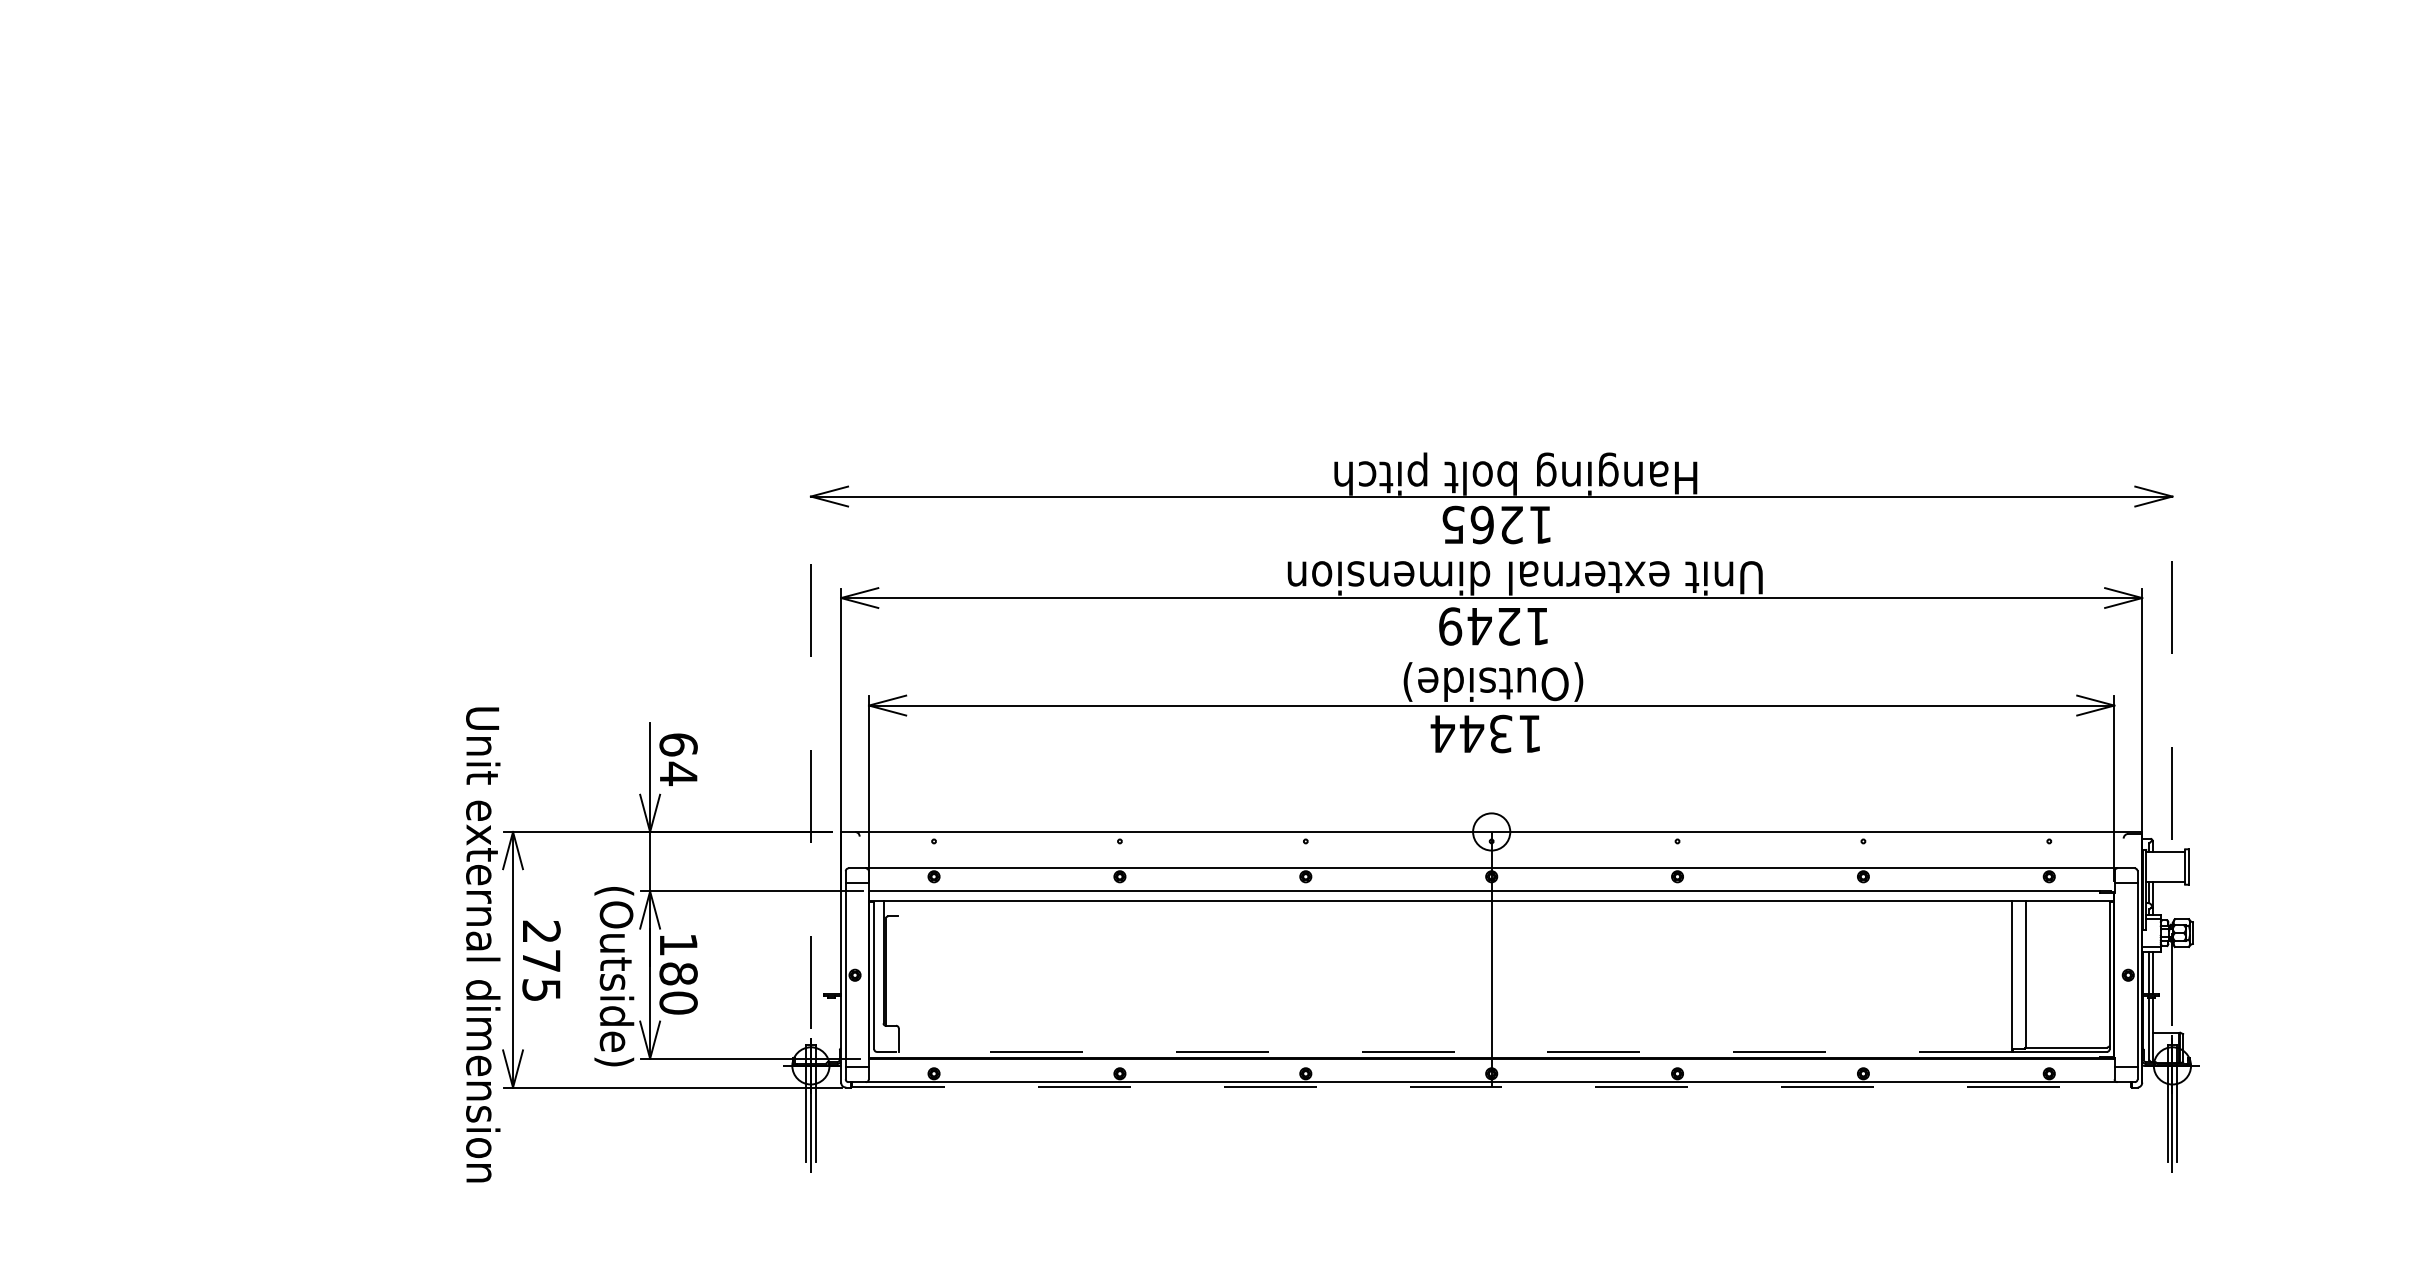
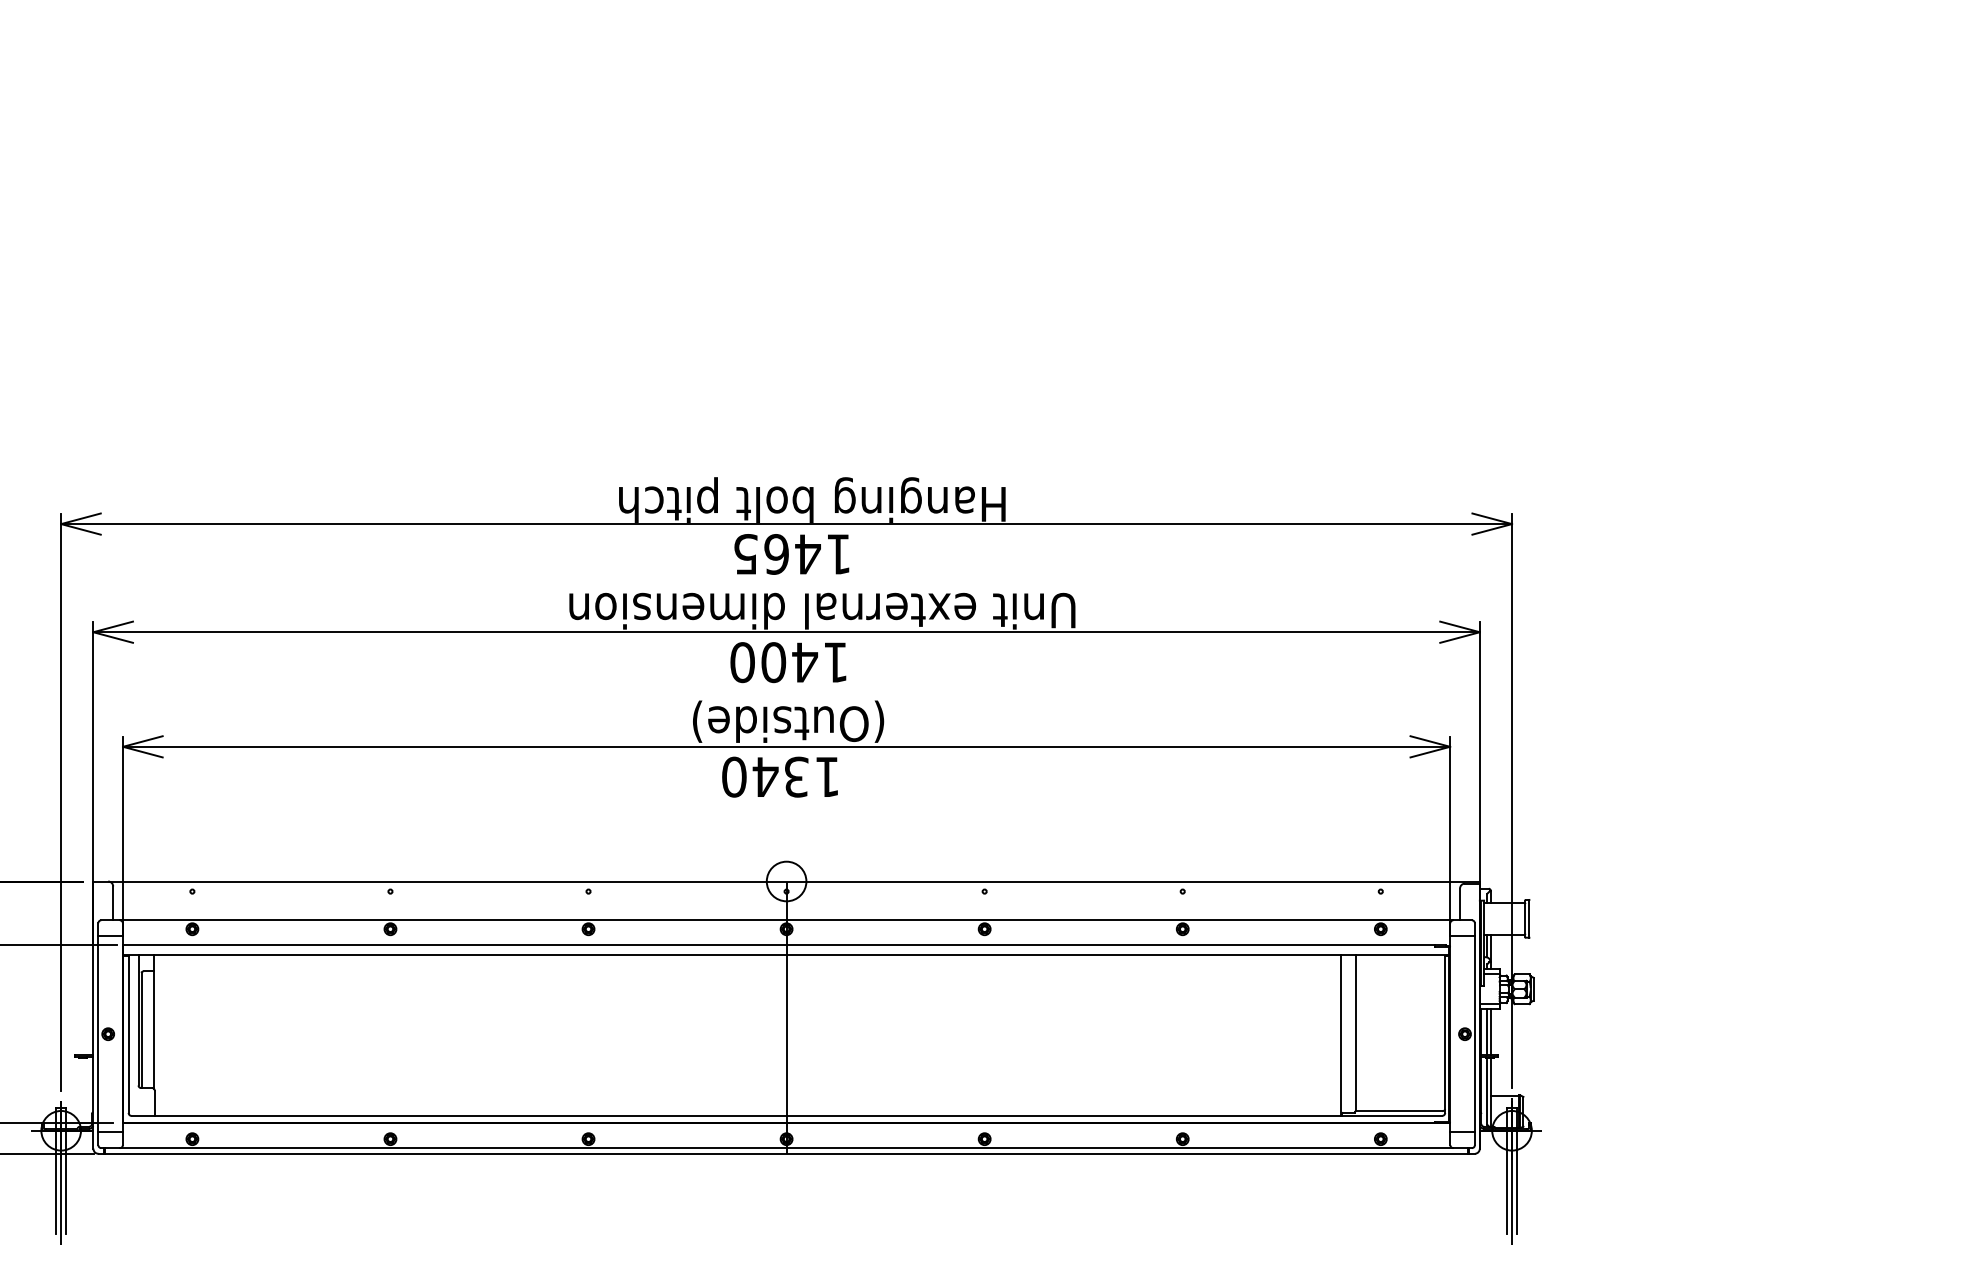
text: (1511, 525) -> (807, 554), 1265 -> 1465
text: (1480, 626) -> (774, 662), 1249 -> 1400
text: (1442, 733) -> (734, 776), 1344 -> 1340
line: (2172, 756) -> (1512, 801), dashed -> solid
line: (810, 758) -> (60, 803), dashed -> solid
line: (859, 852) -> (112, 903), added
line: (2123, 853) -> (1459, 904), added
line: (898, 963) -> (154, 1021), added
line: (1444, 1051) -> (736, 1115), dashed -> solid
line: (1492, 1087) -> (787, 1153), dashed -> solid

